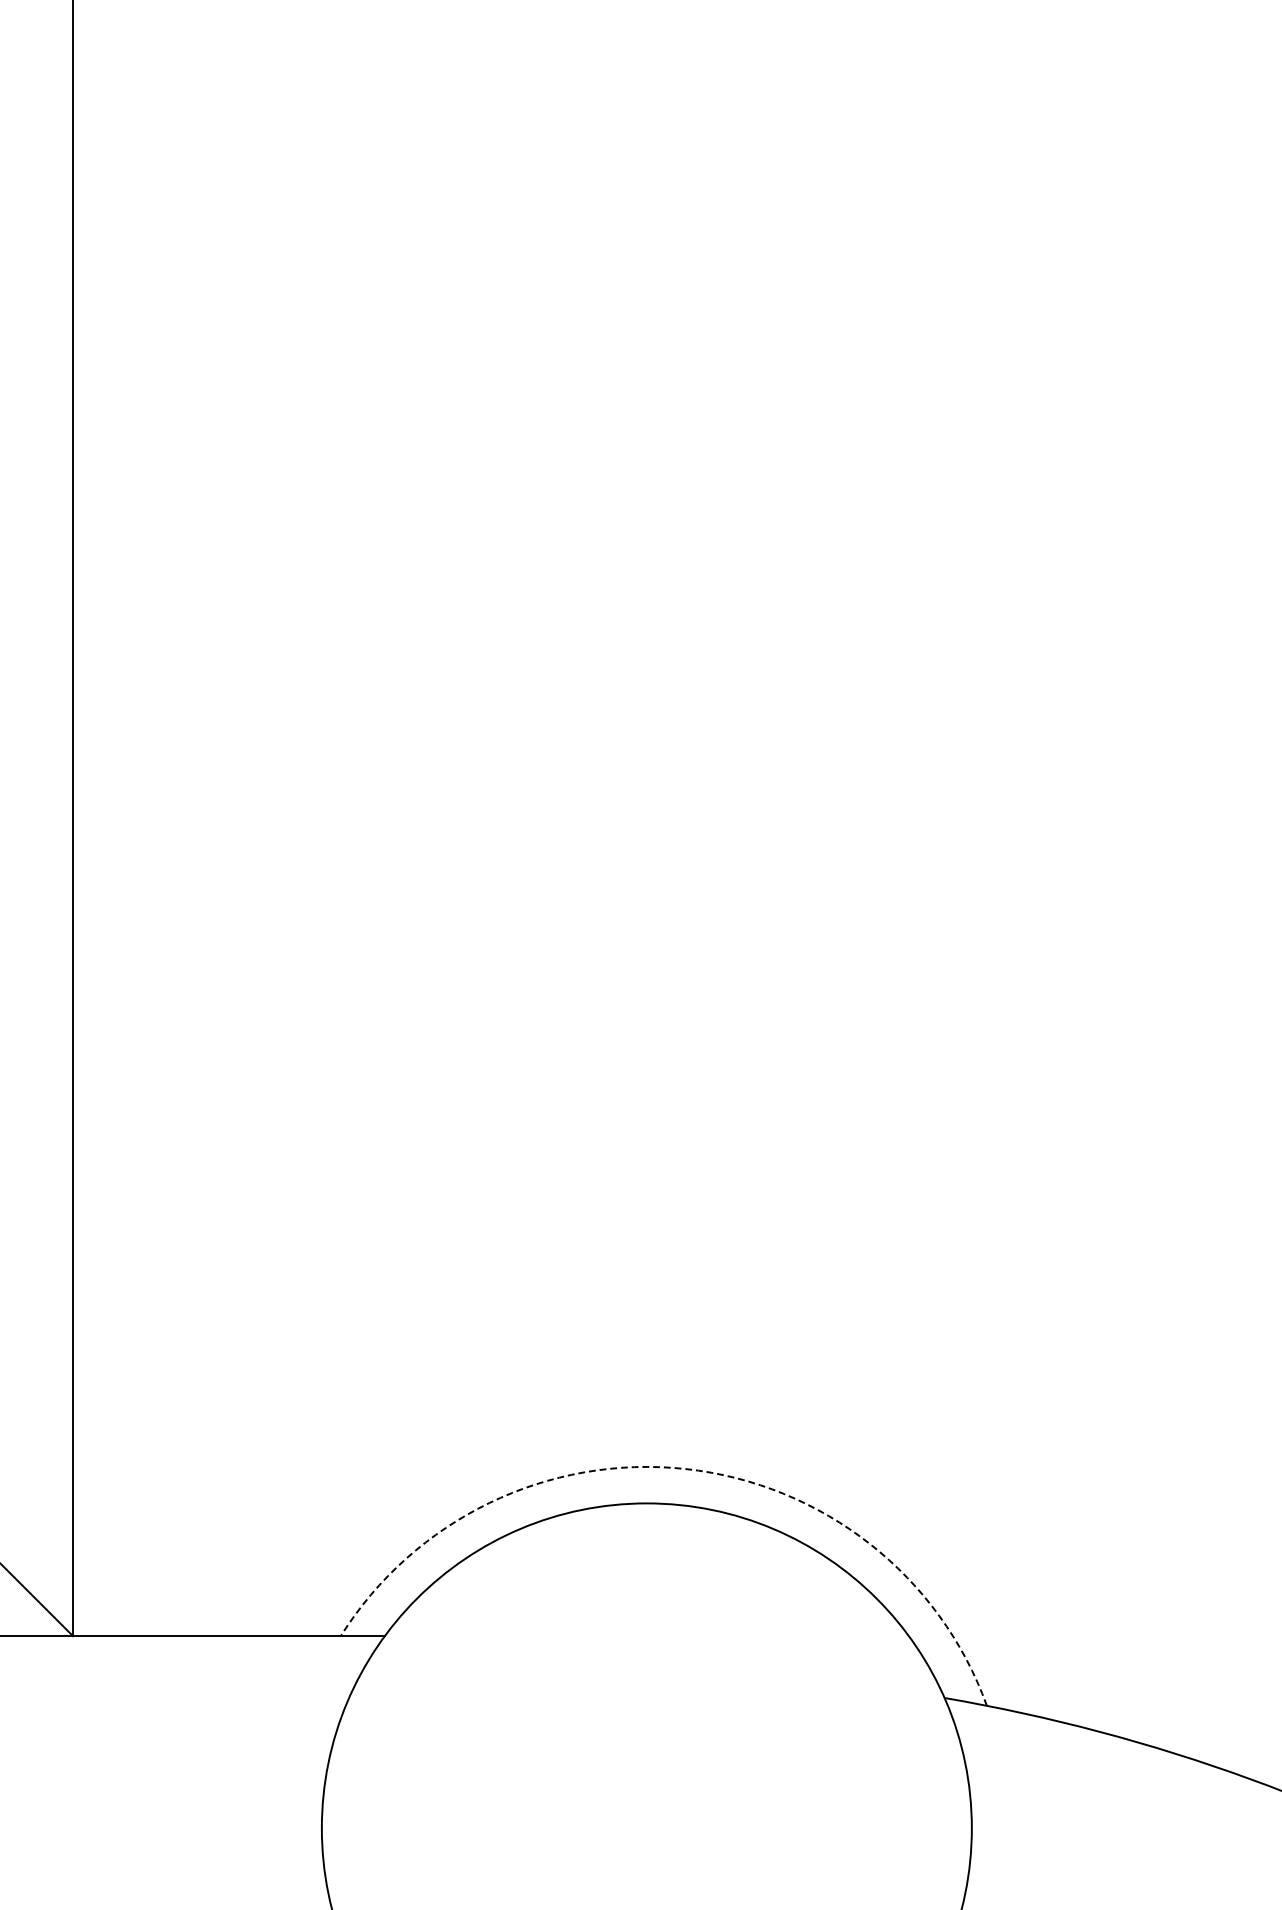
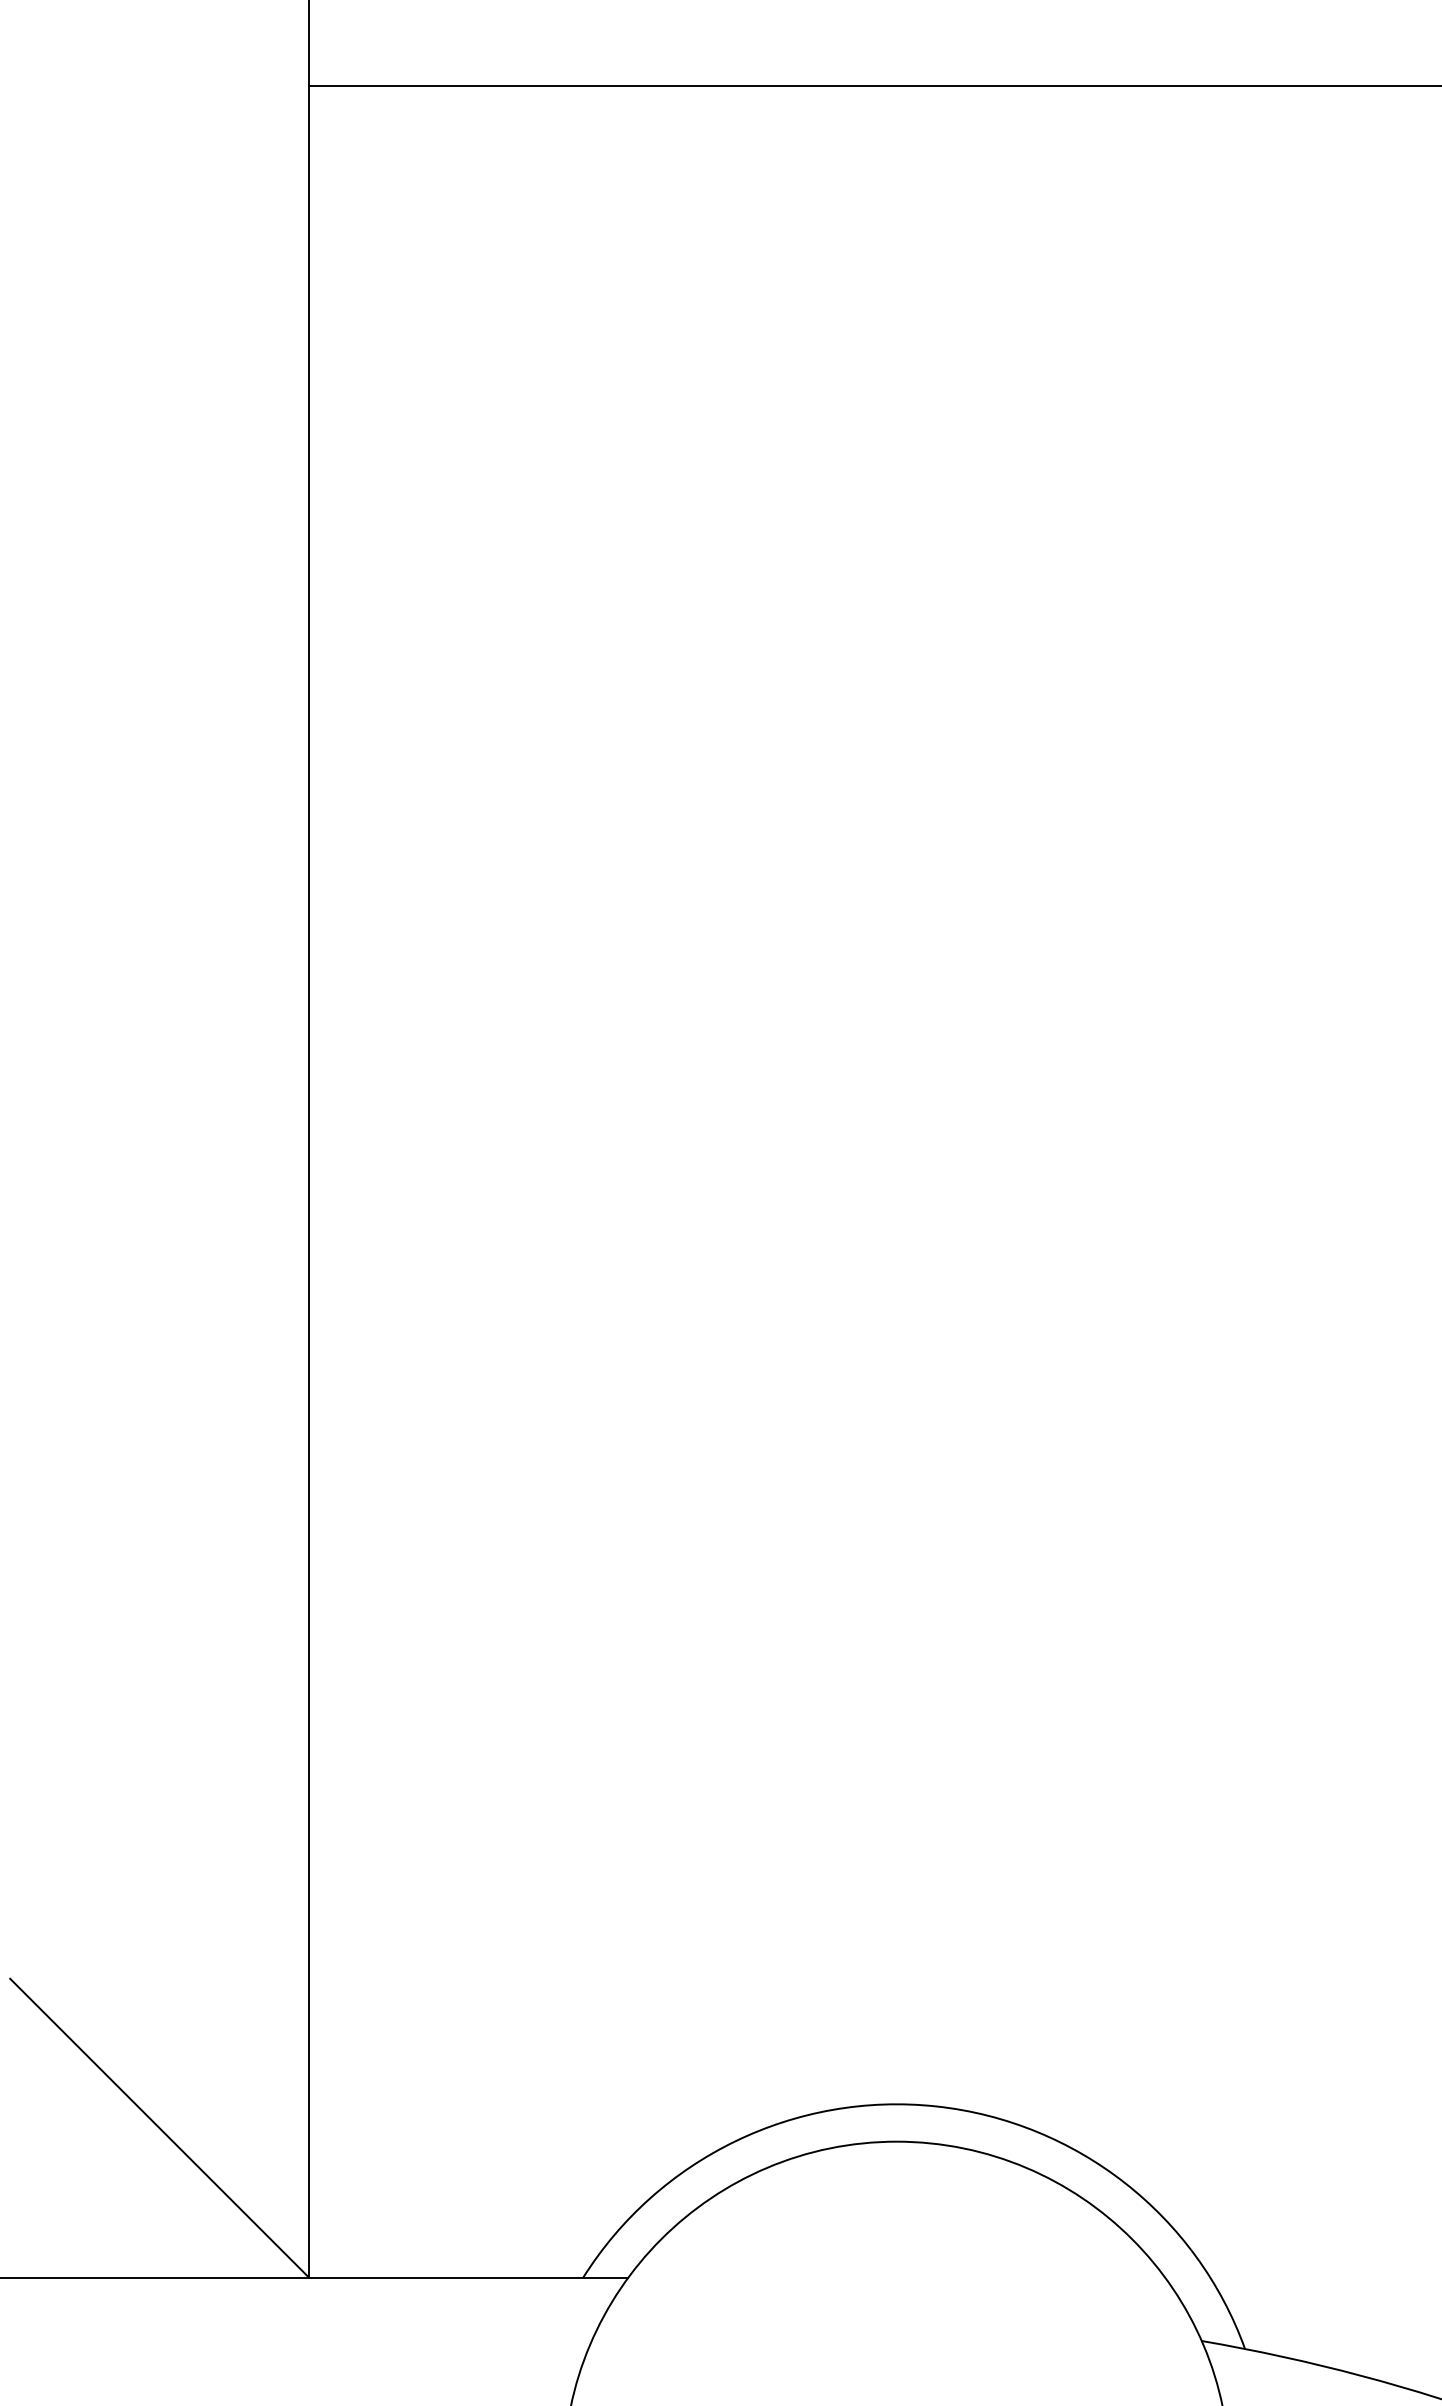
arc: (685, 1469) -> (936, 2106), dashed -> solid

